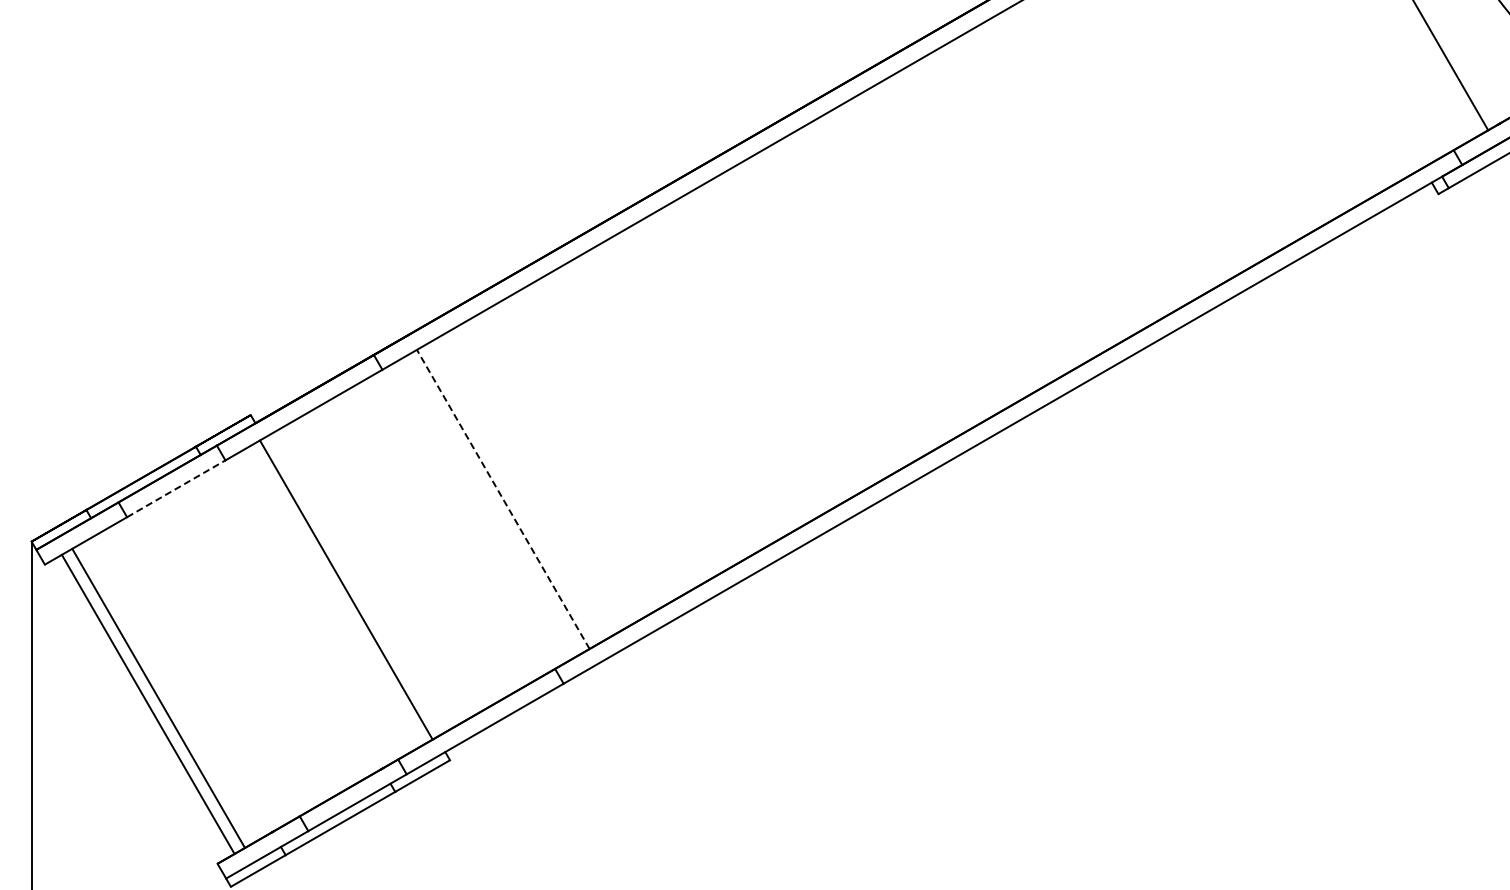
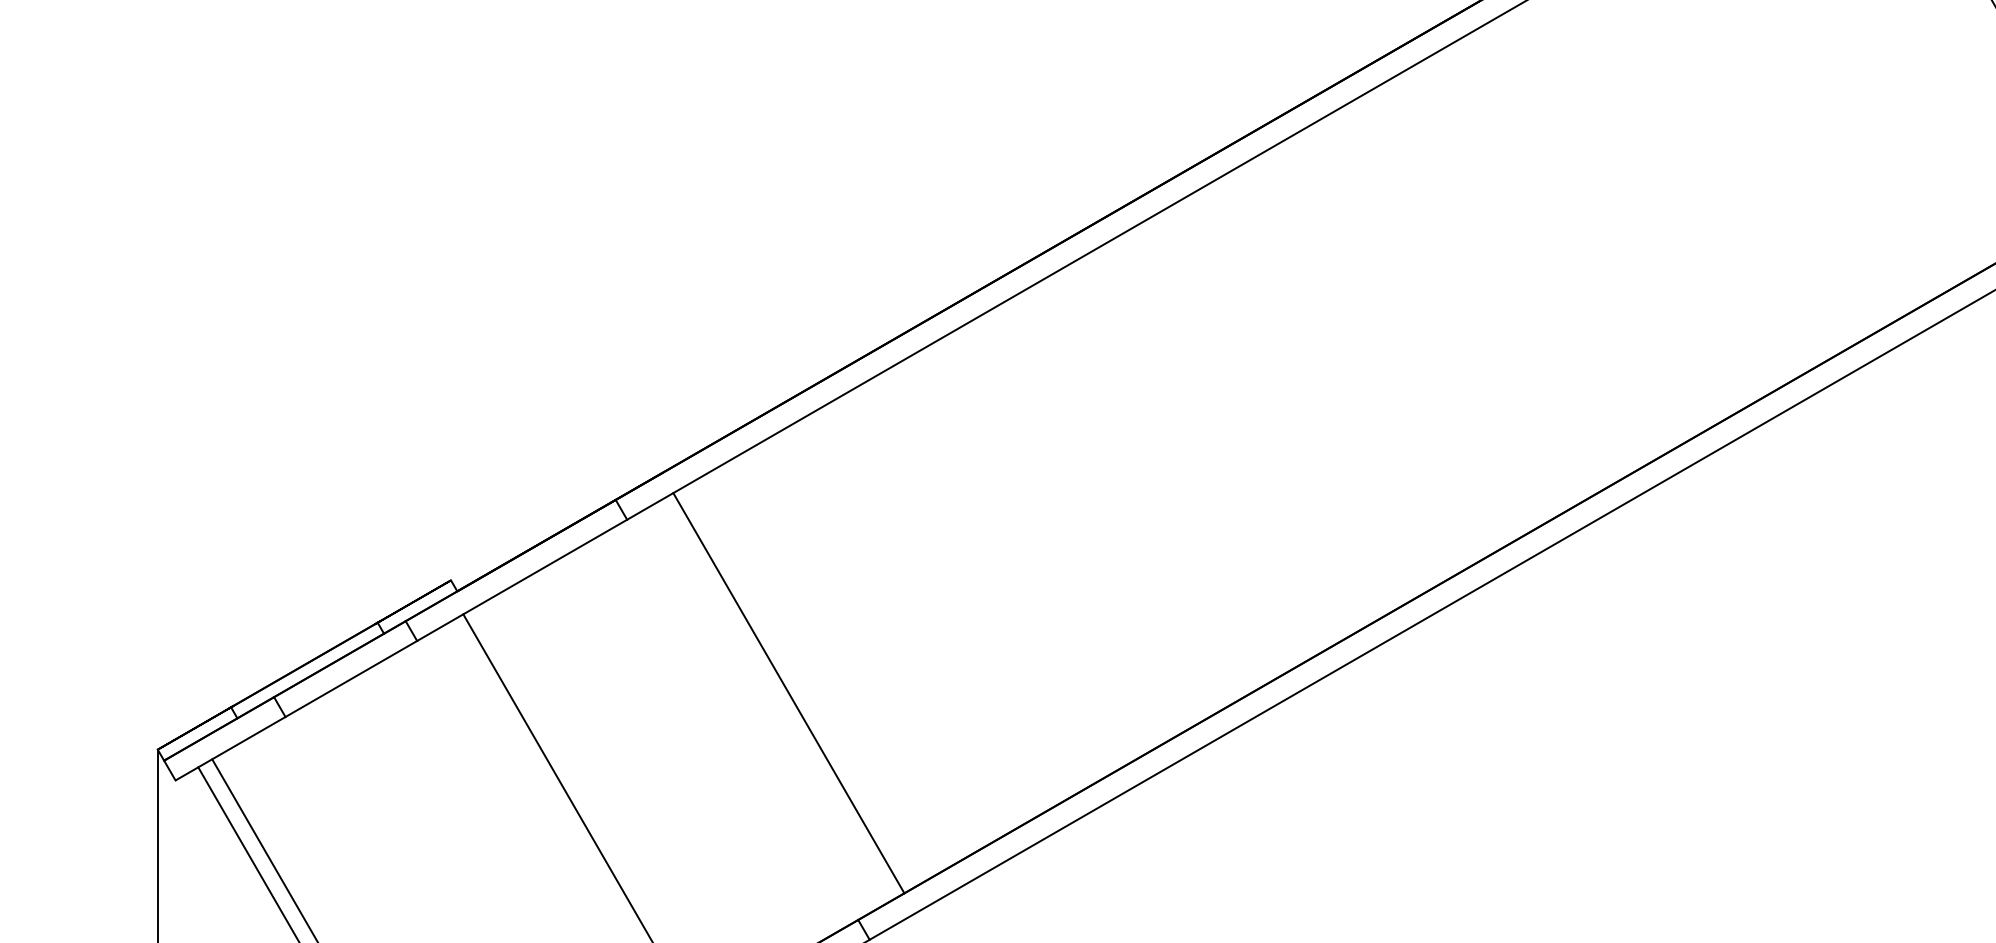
line: (176, 488) -> (351, 678), dashed -> solid
line: (503, 499) -> (789, 693), dashed -> solid

